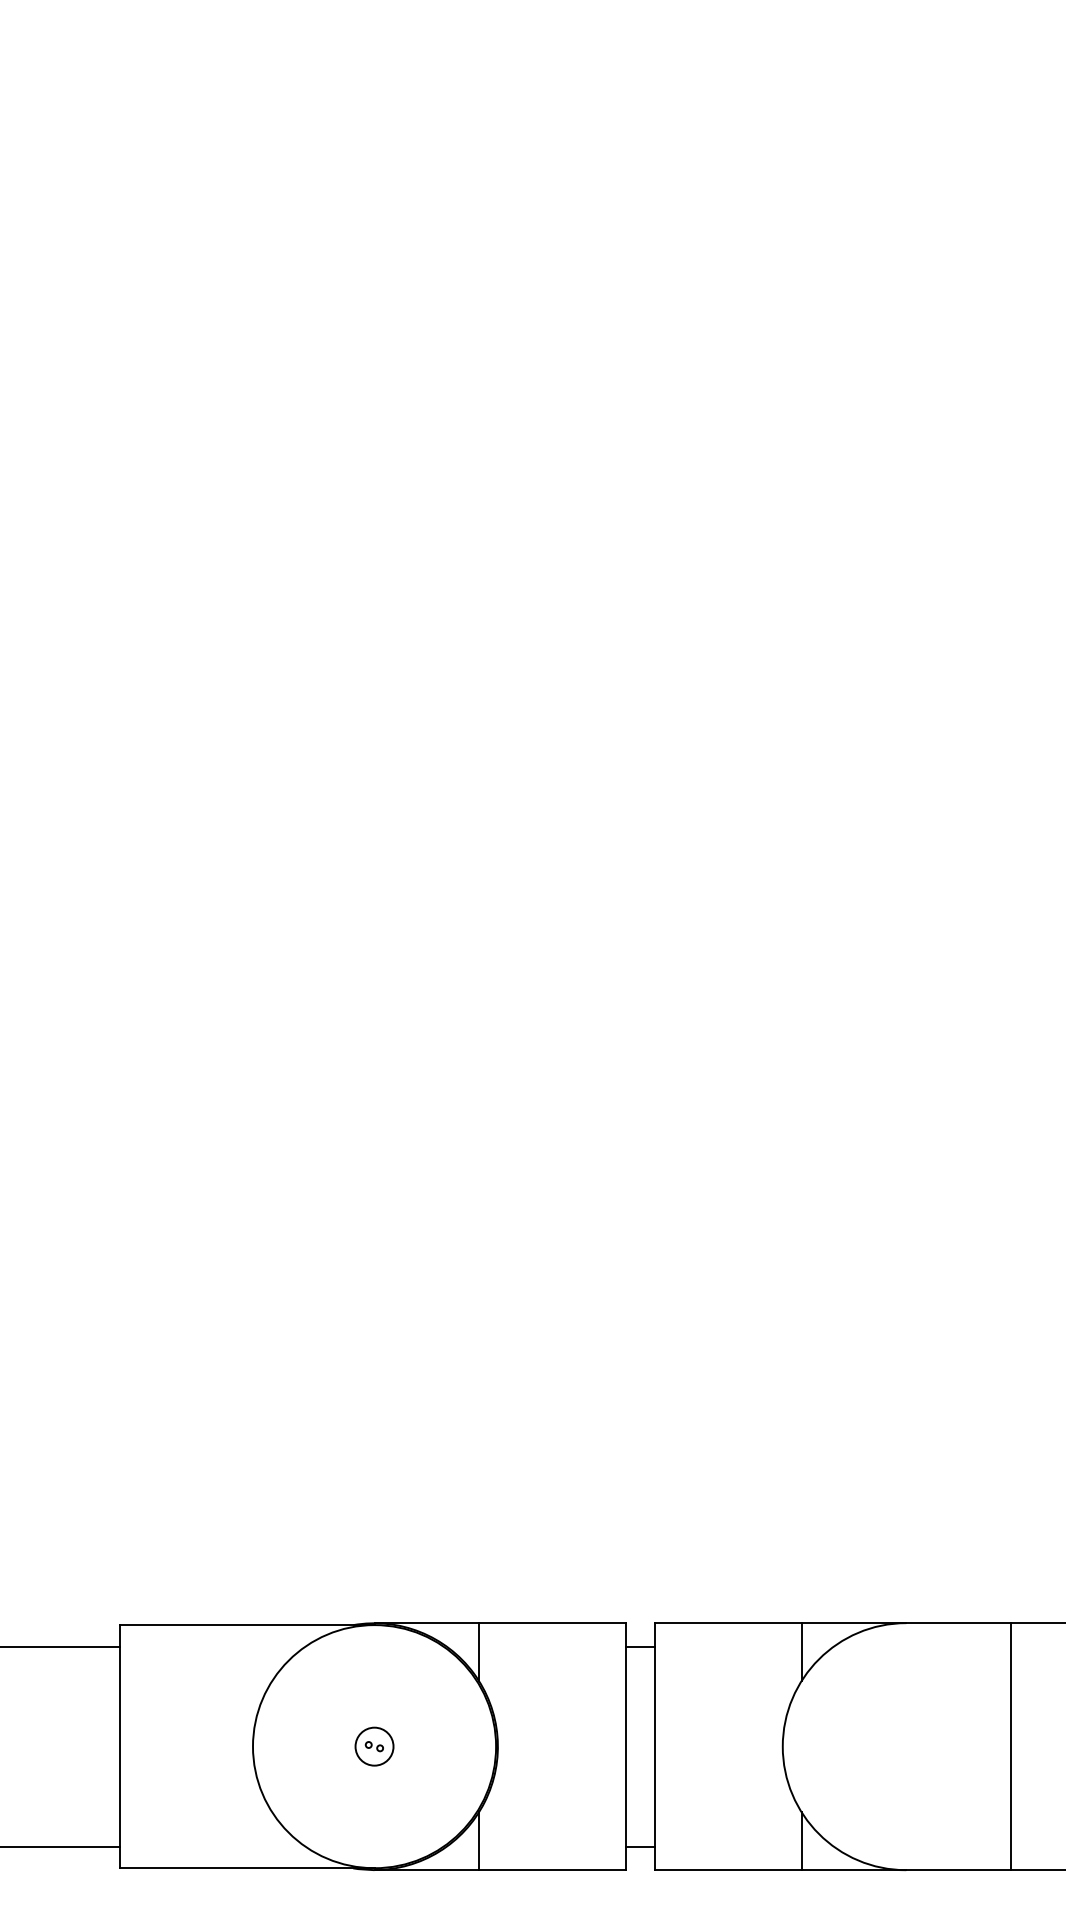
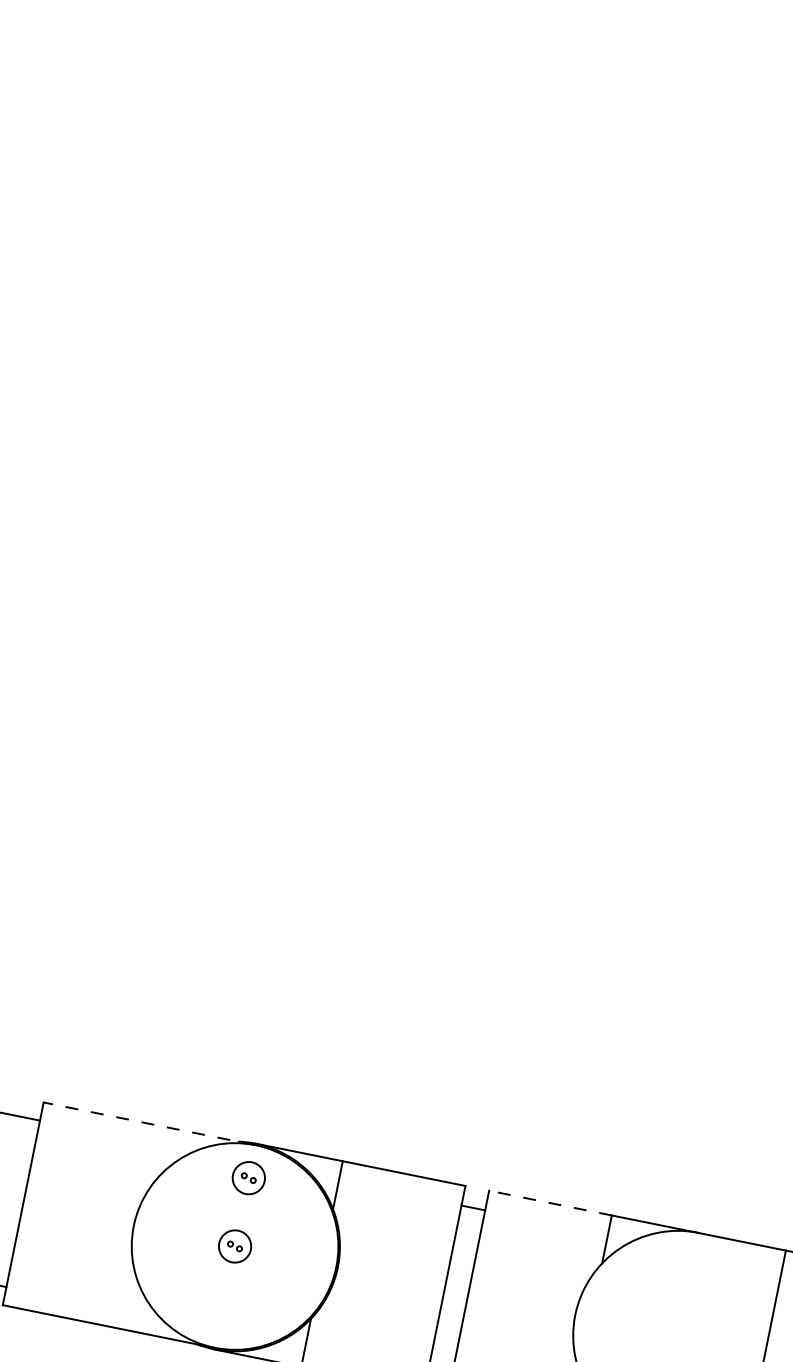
line: (728, 1623) -> (550, 1203), solid -> dashed
line: (246, 1625) -> (148, 1124), solid -> dashed
part: (374, 1664) -> (248, 1178), added

